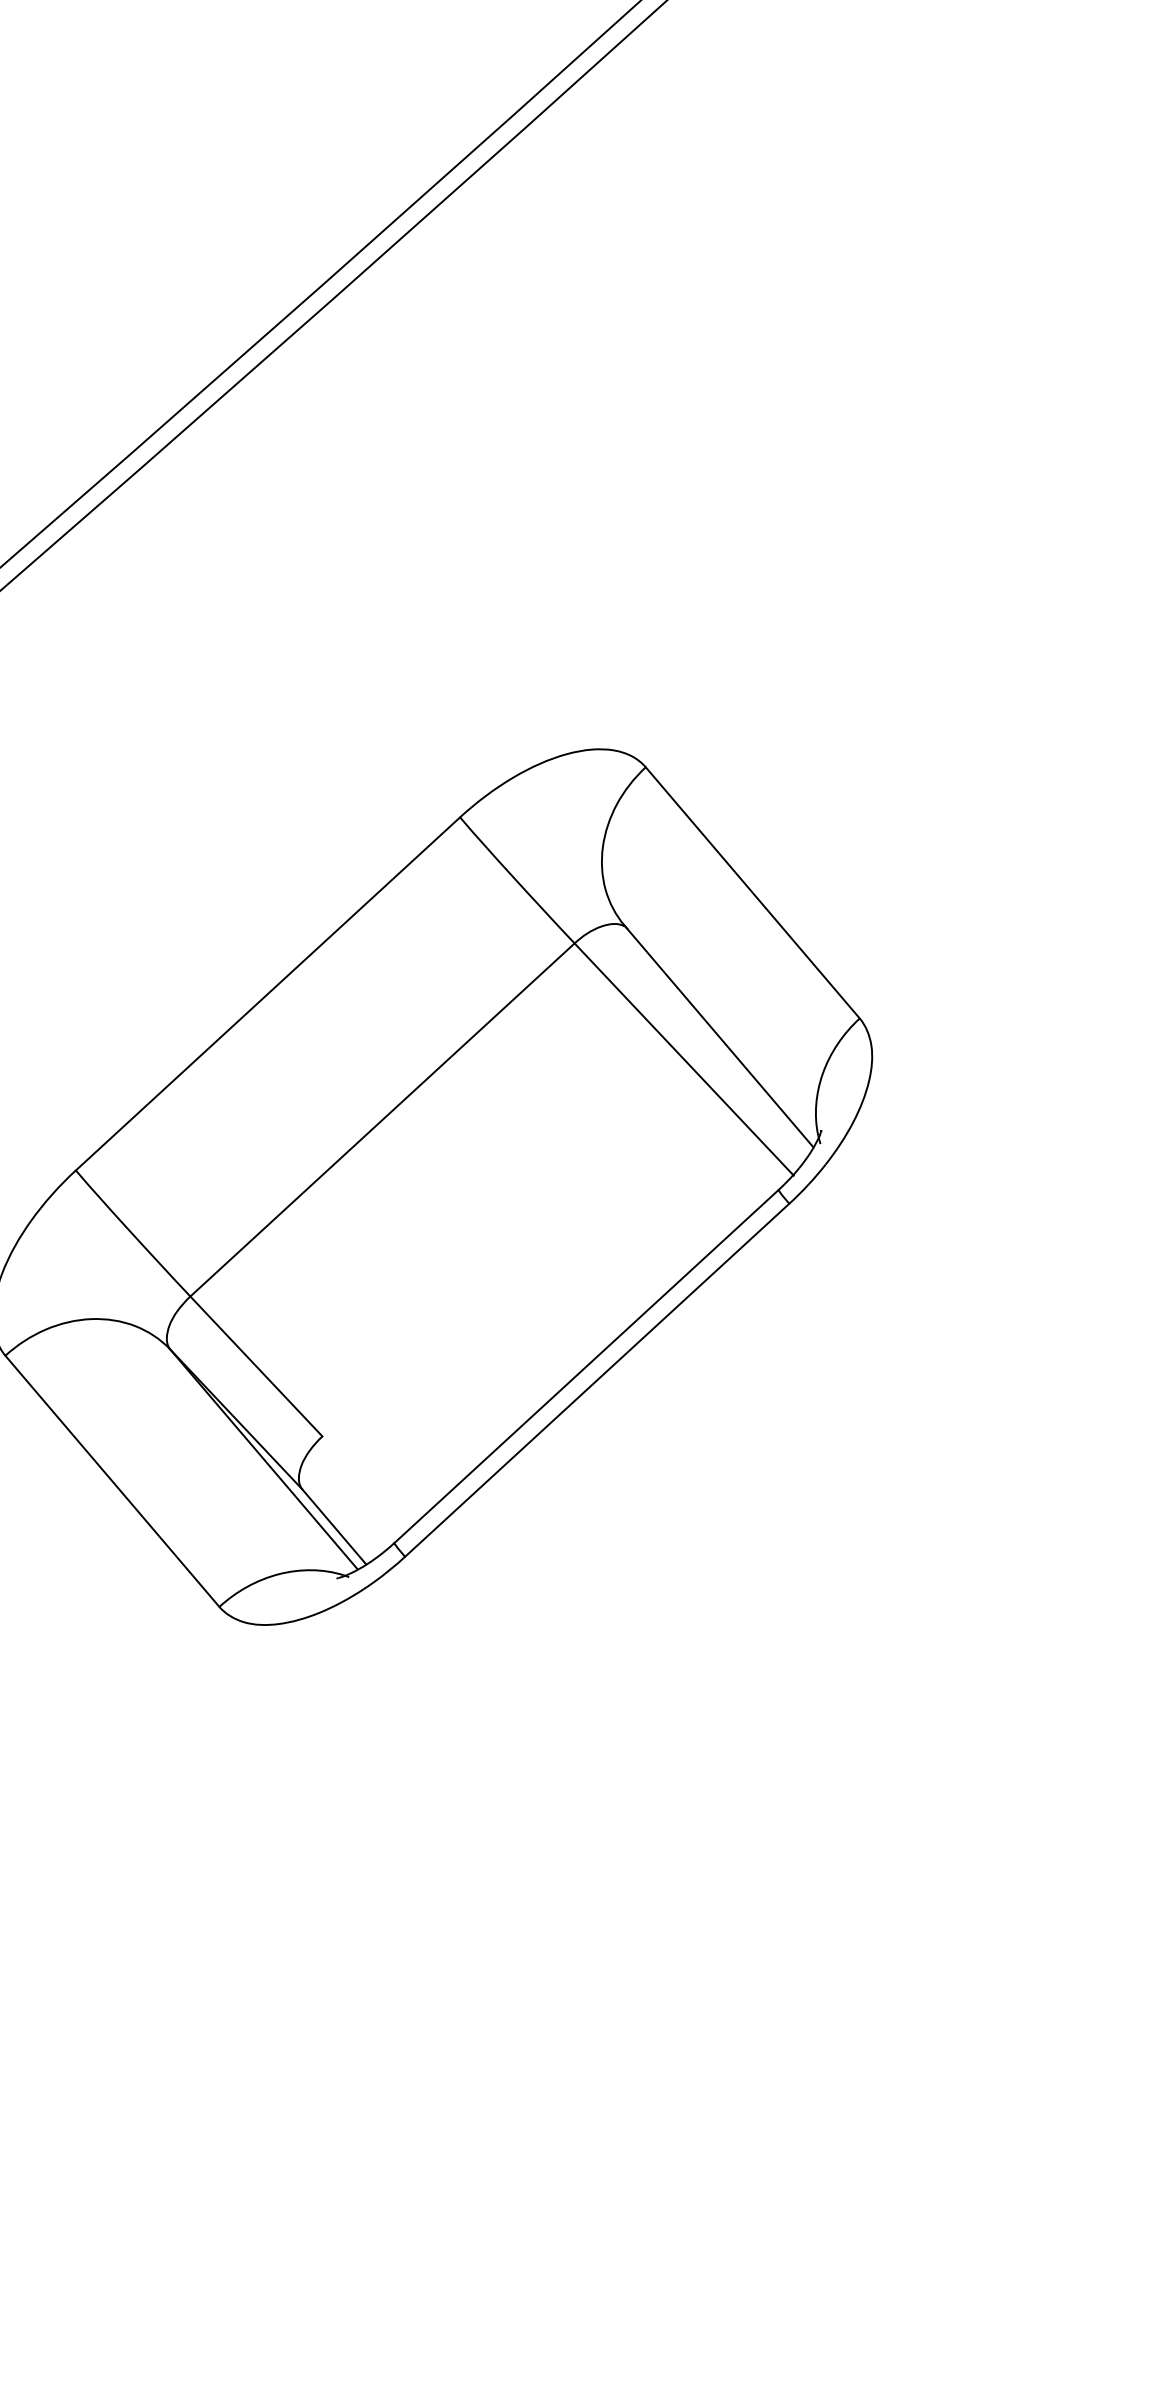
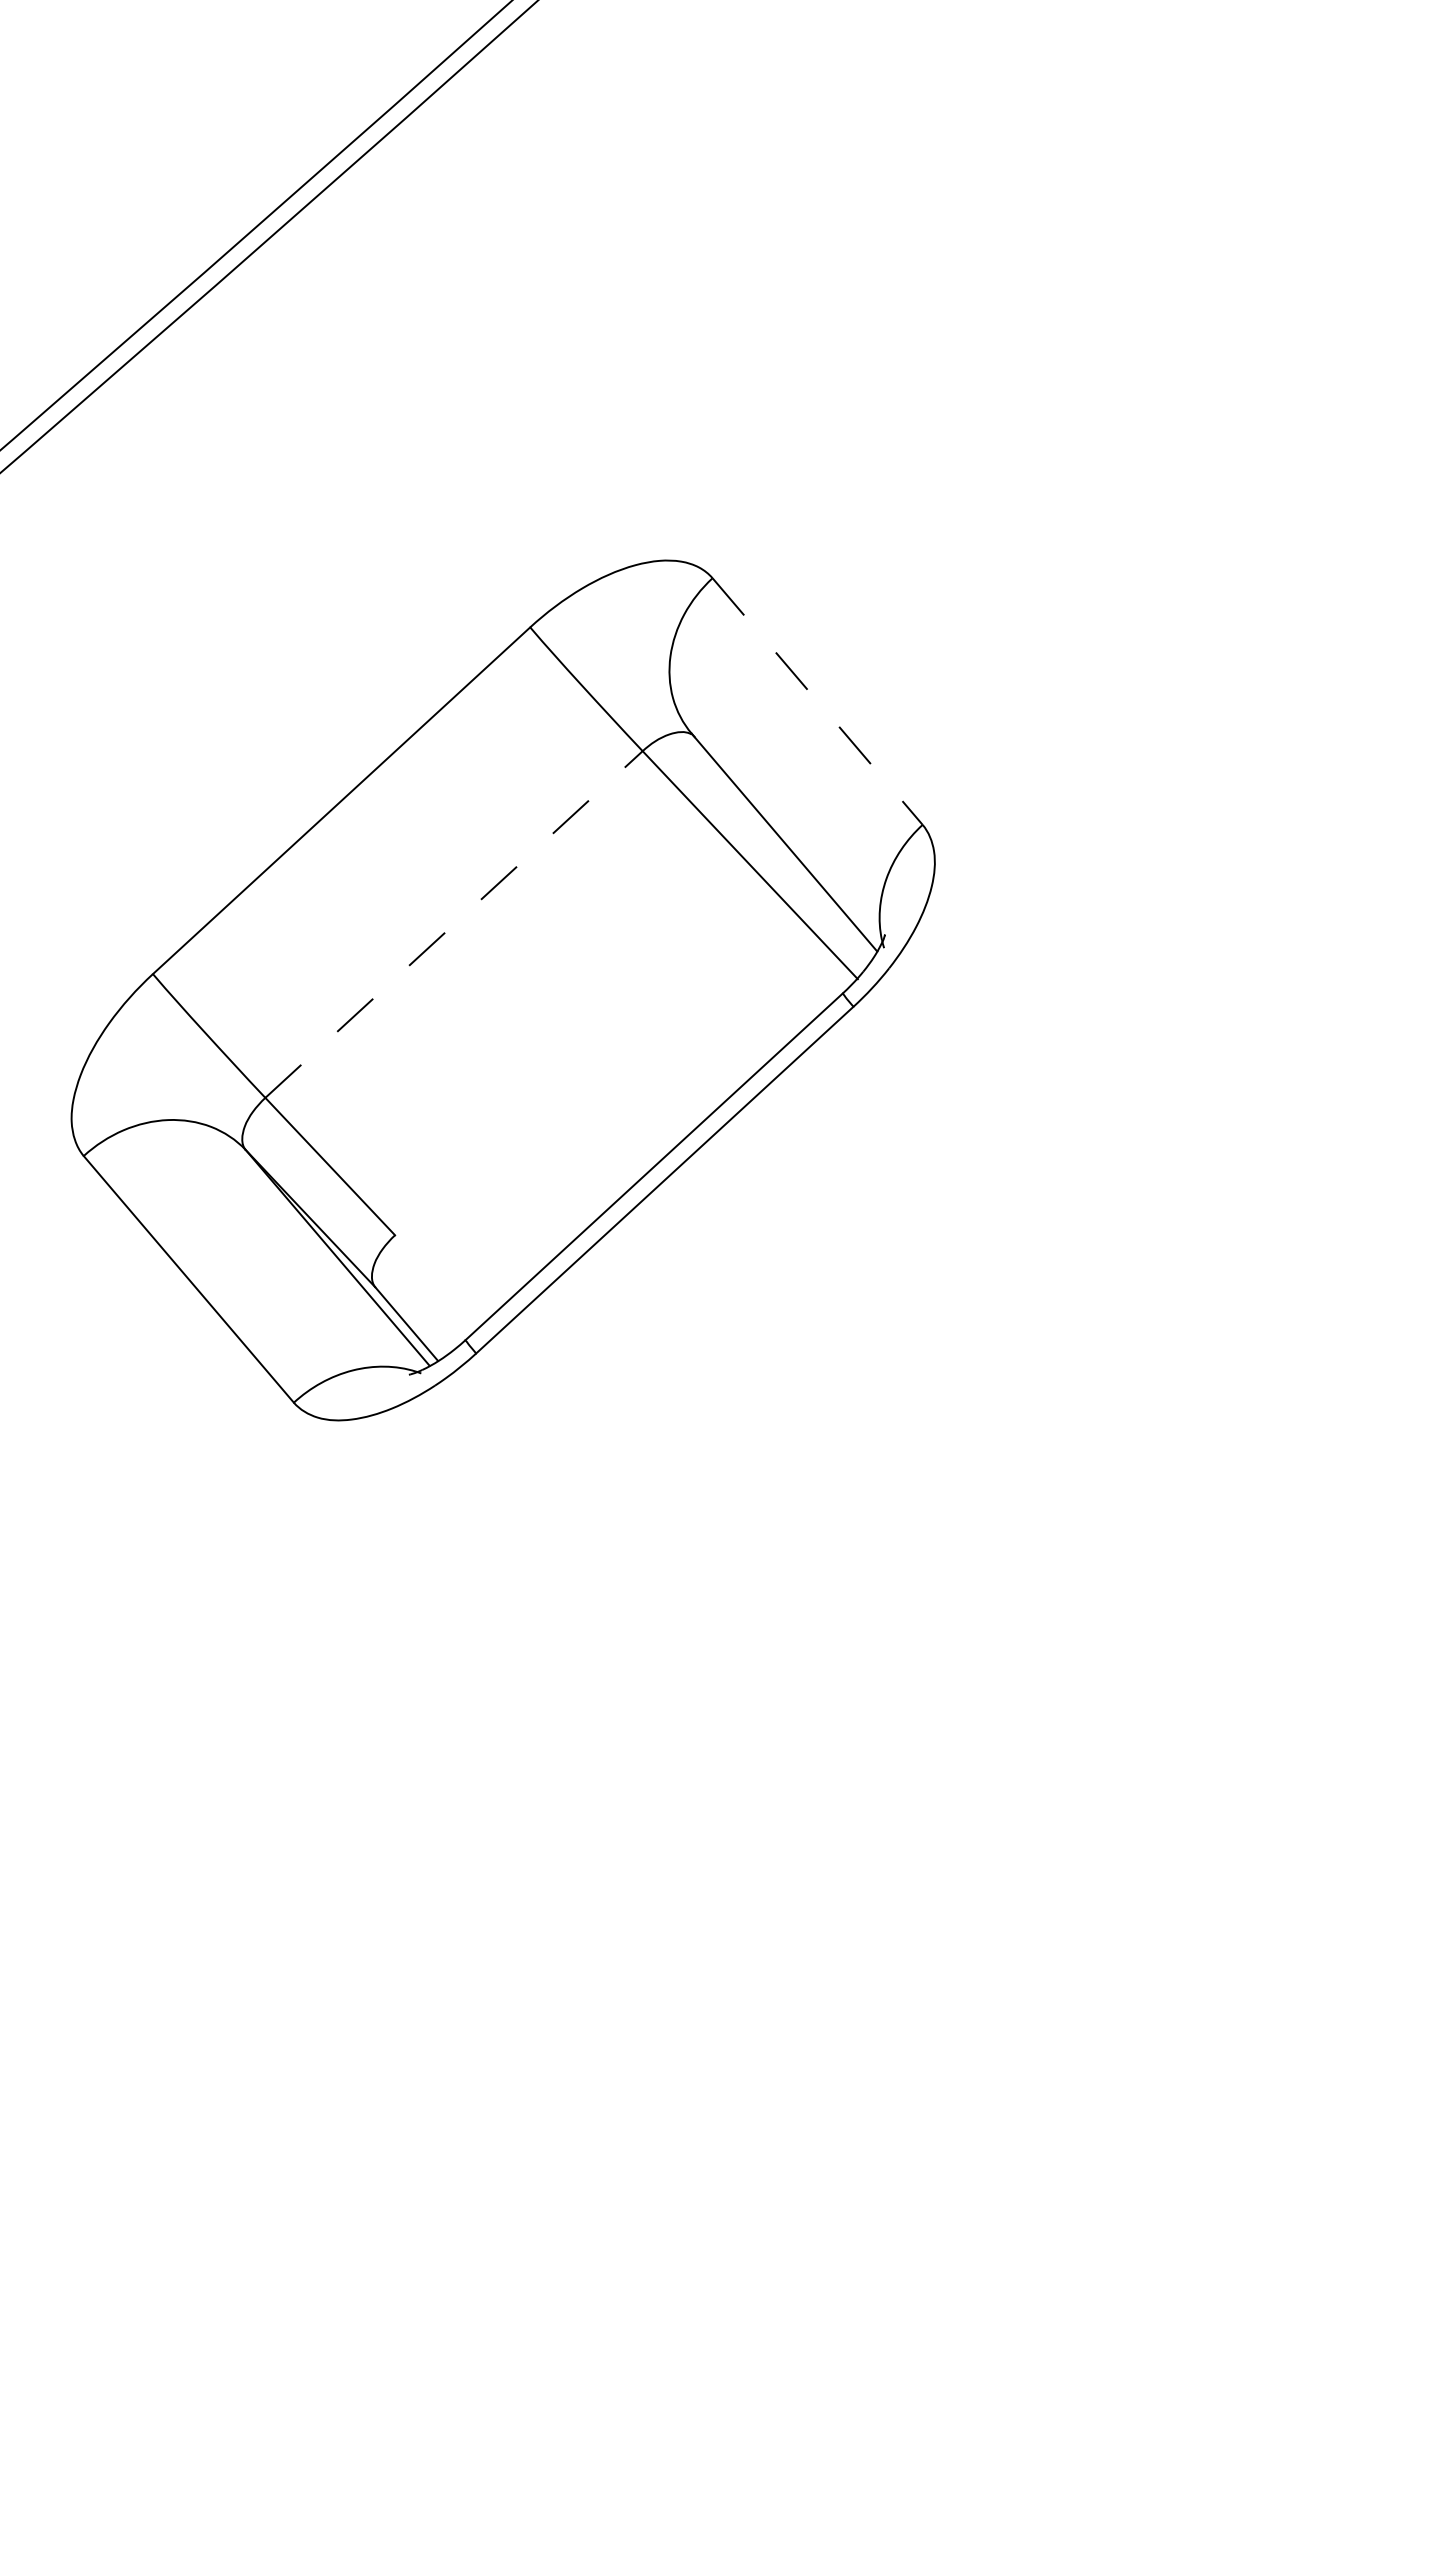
line: (752, 892) -> (817, 701), solid -> dashed
line: (382, 1119) -> (454, 924), solid -> dashed

